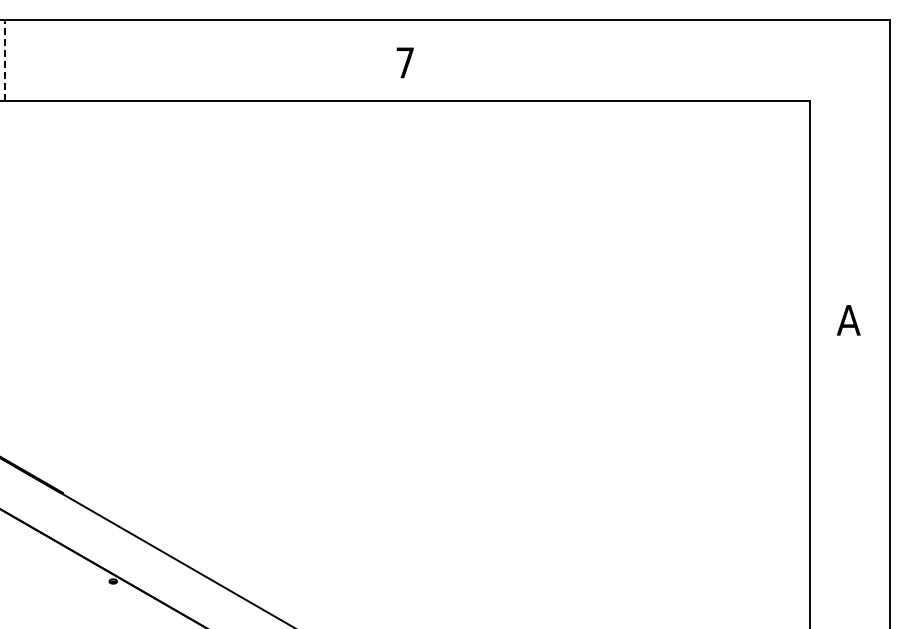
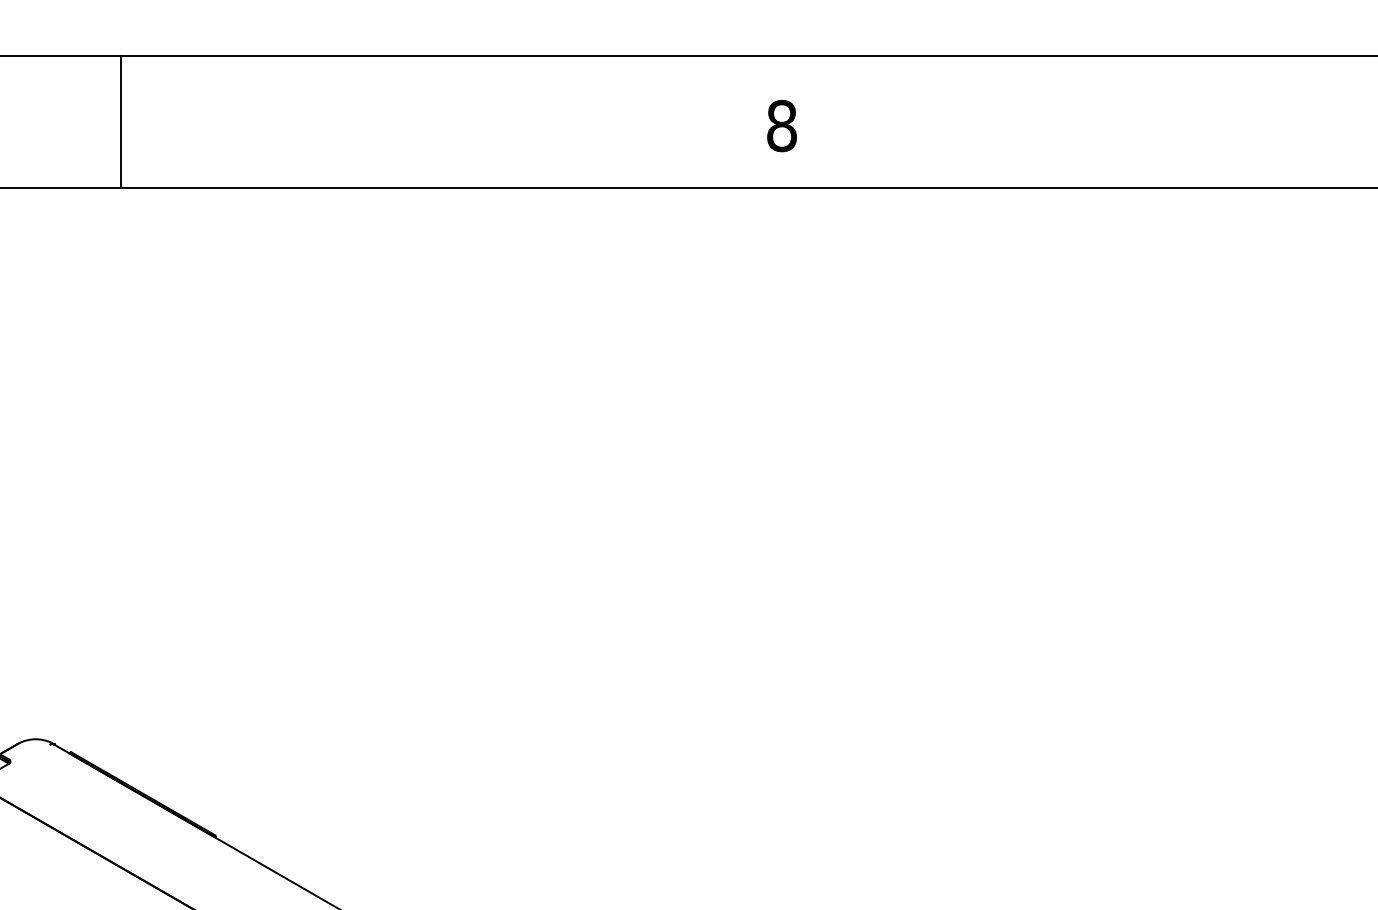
line: (4, 59) -> (120, 120), dashed -> solid
text: (405, 62) -> (782, 125), 7 -> 8

